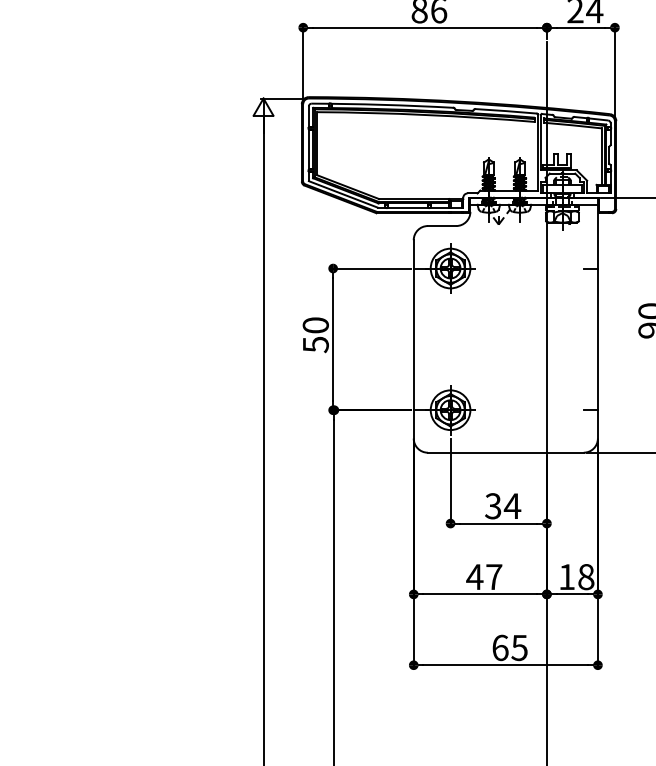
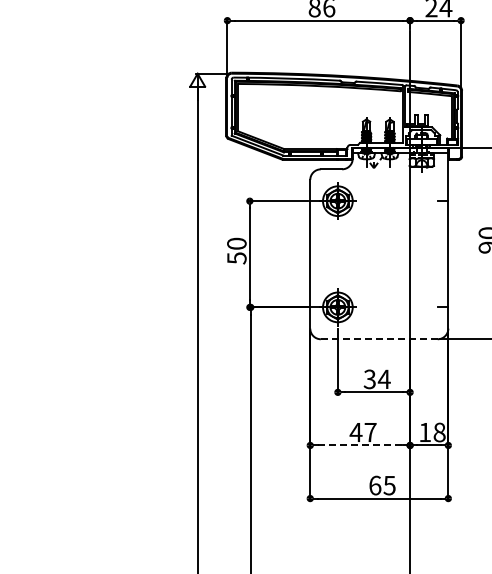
line: (506, 453) -> (379, 339), solid -> dashed
line: (480, 594) -> (360, 445), solid -> dashed

